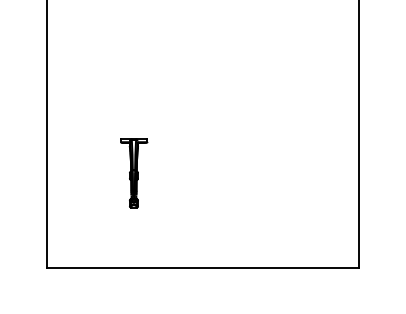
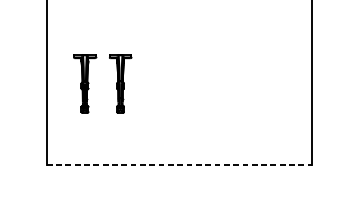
part: (92, 173) -> (85, 84), added
line: (203, 268) -> (179, 164), solid -> dashed

